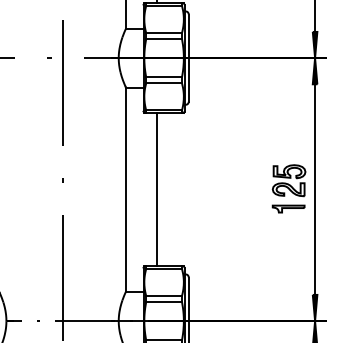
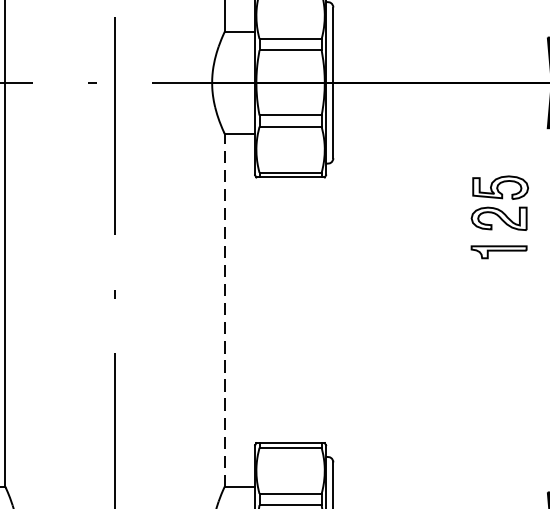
part: (288, 188) -> (498, 216), moved
line: (126, 189) -> (225, 310), solid -> dashed
line: (157, 189) -> (279, 310), removed

